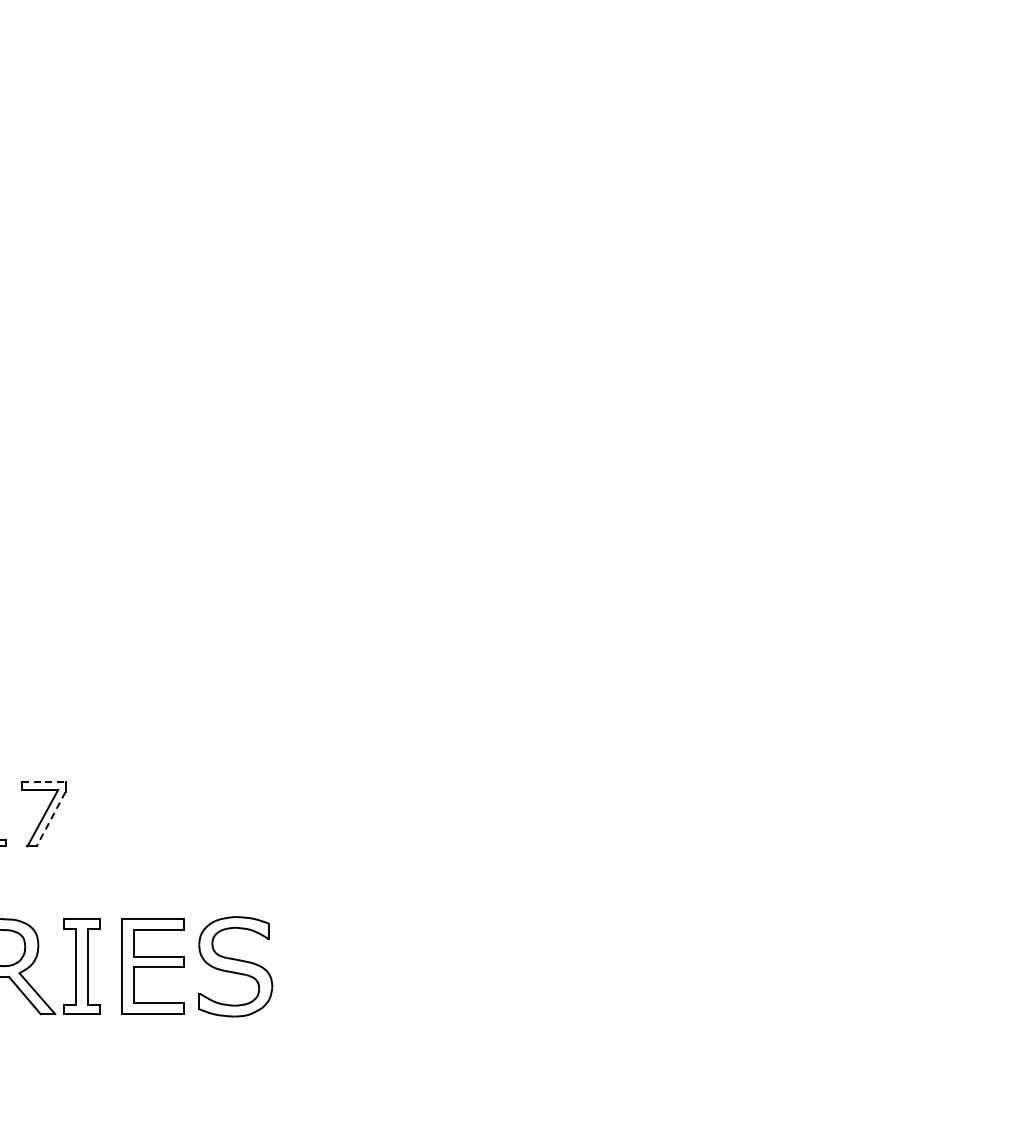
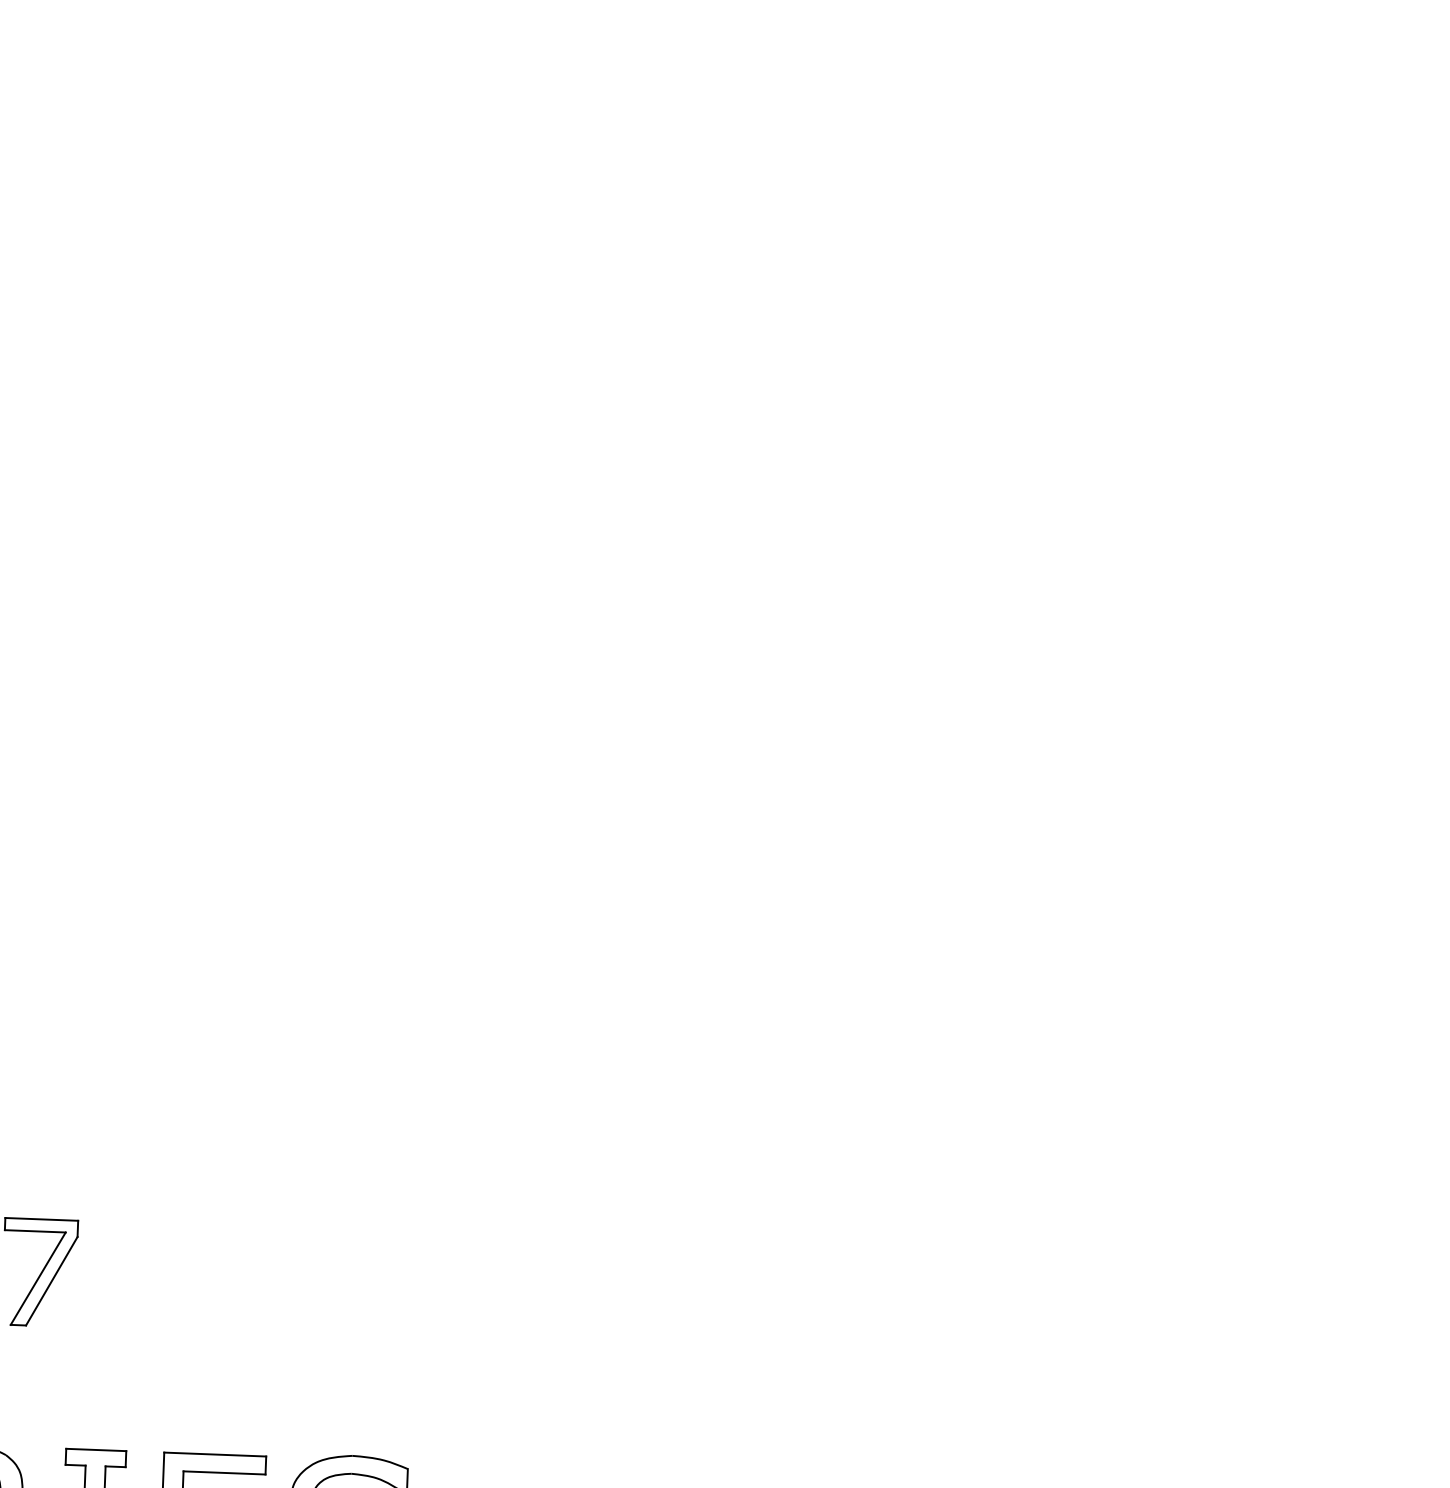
line: (43, 782) -> (41, 1219), dashed -> solid
line: (51, 819) -> (52, 1281), dashed -> solid

